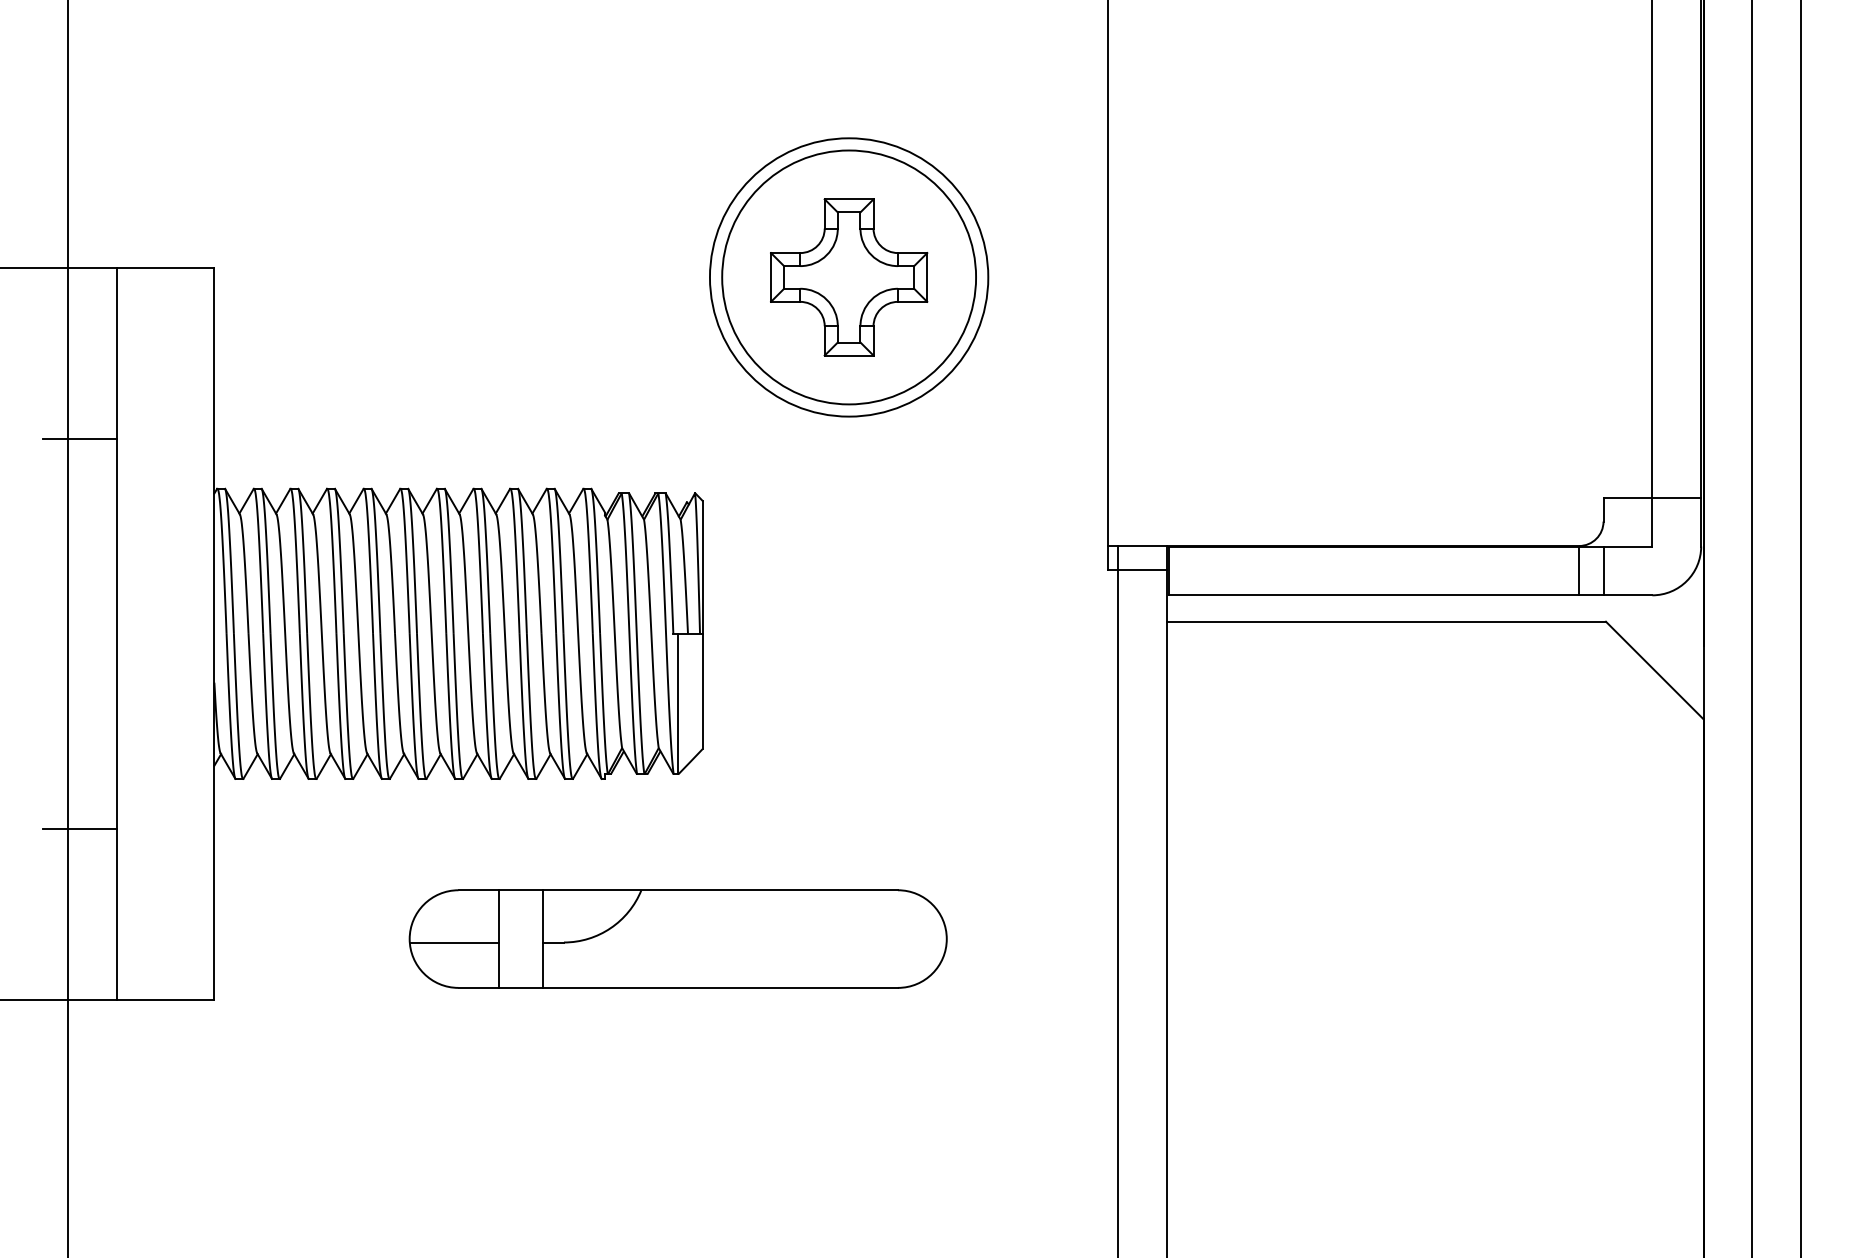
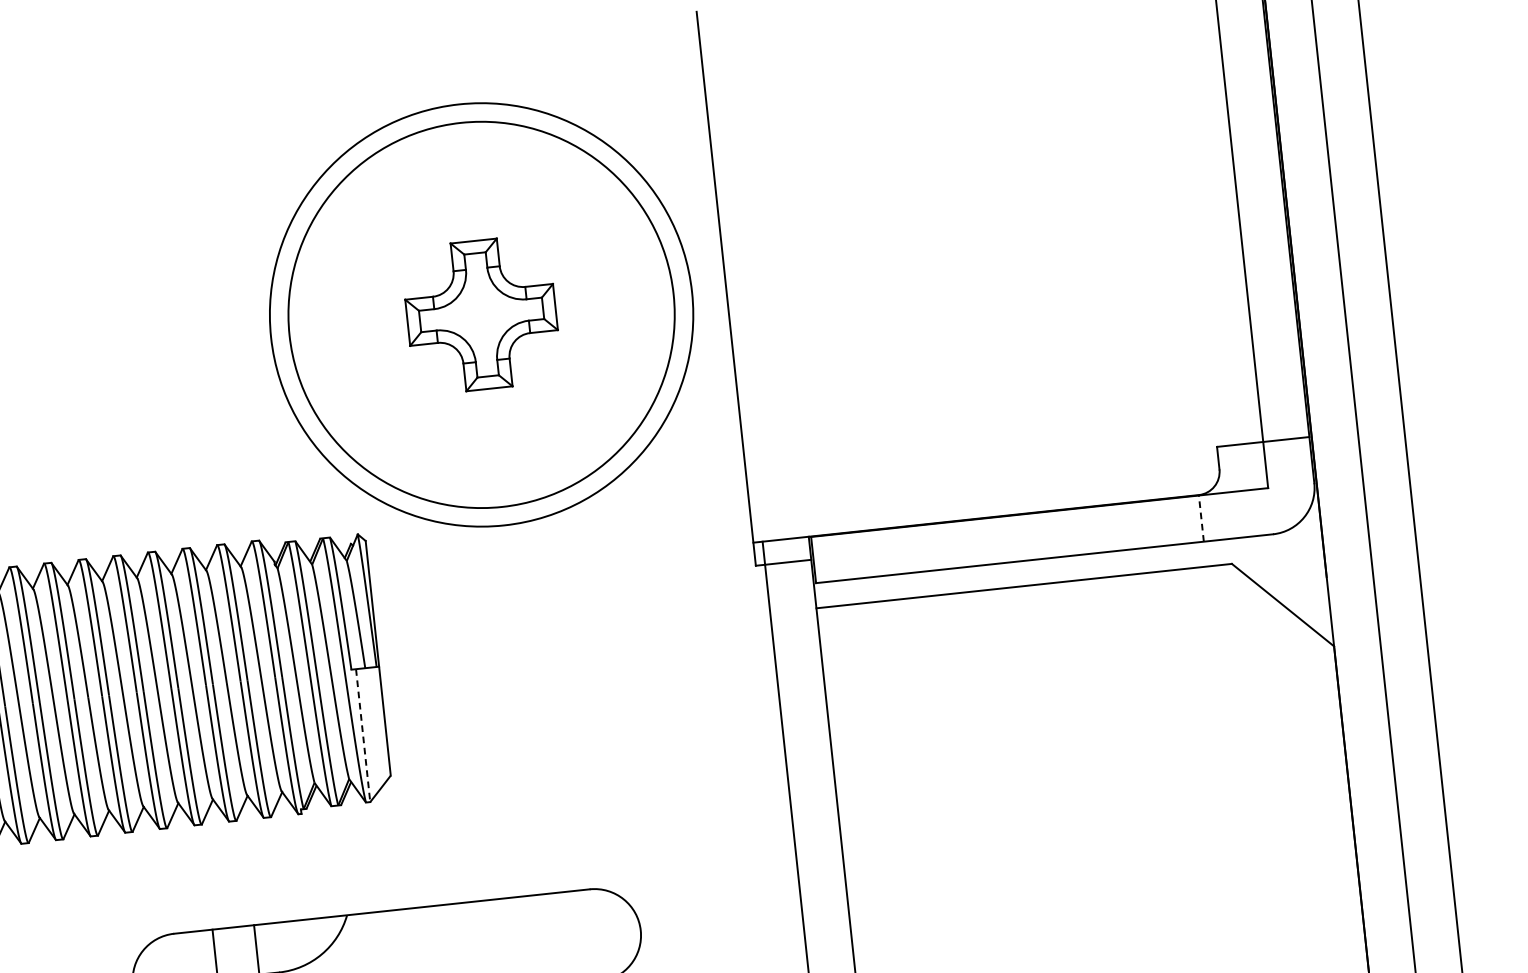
circle: (848, 277) -> (481, 315), size x1.6
circle: (849, 277) -> (481, 314), size x1.6
line: (1579, 570) -> (1201, 518), solid -> dashed
line: (1603, 570) -> (1224, 515), removed
line: (678, 704) -> (363, 735), solid -> dashed

